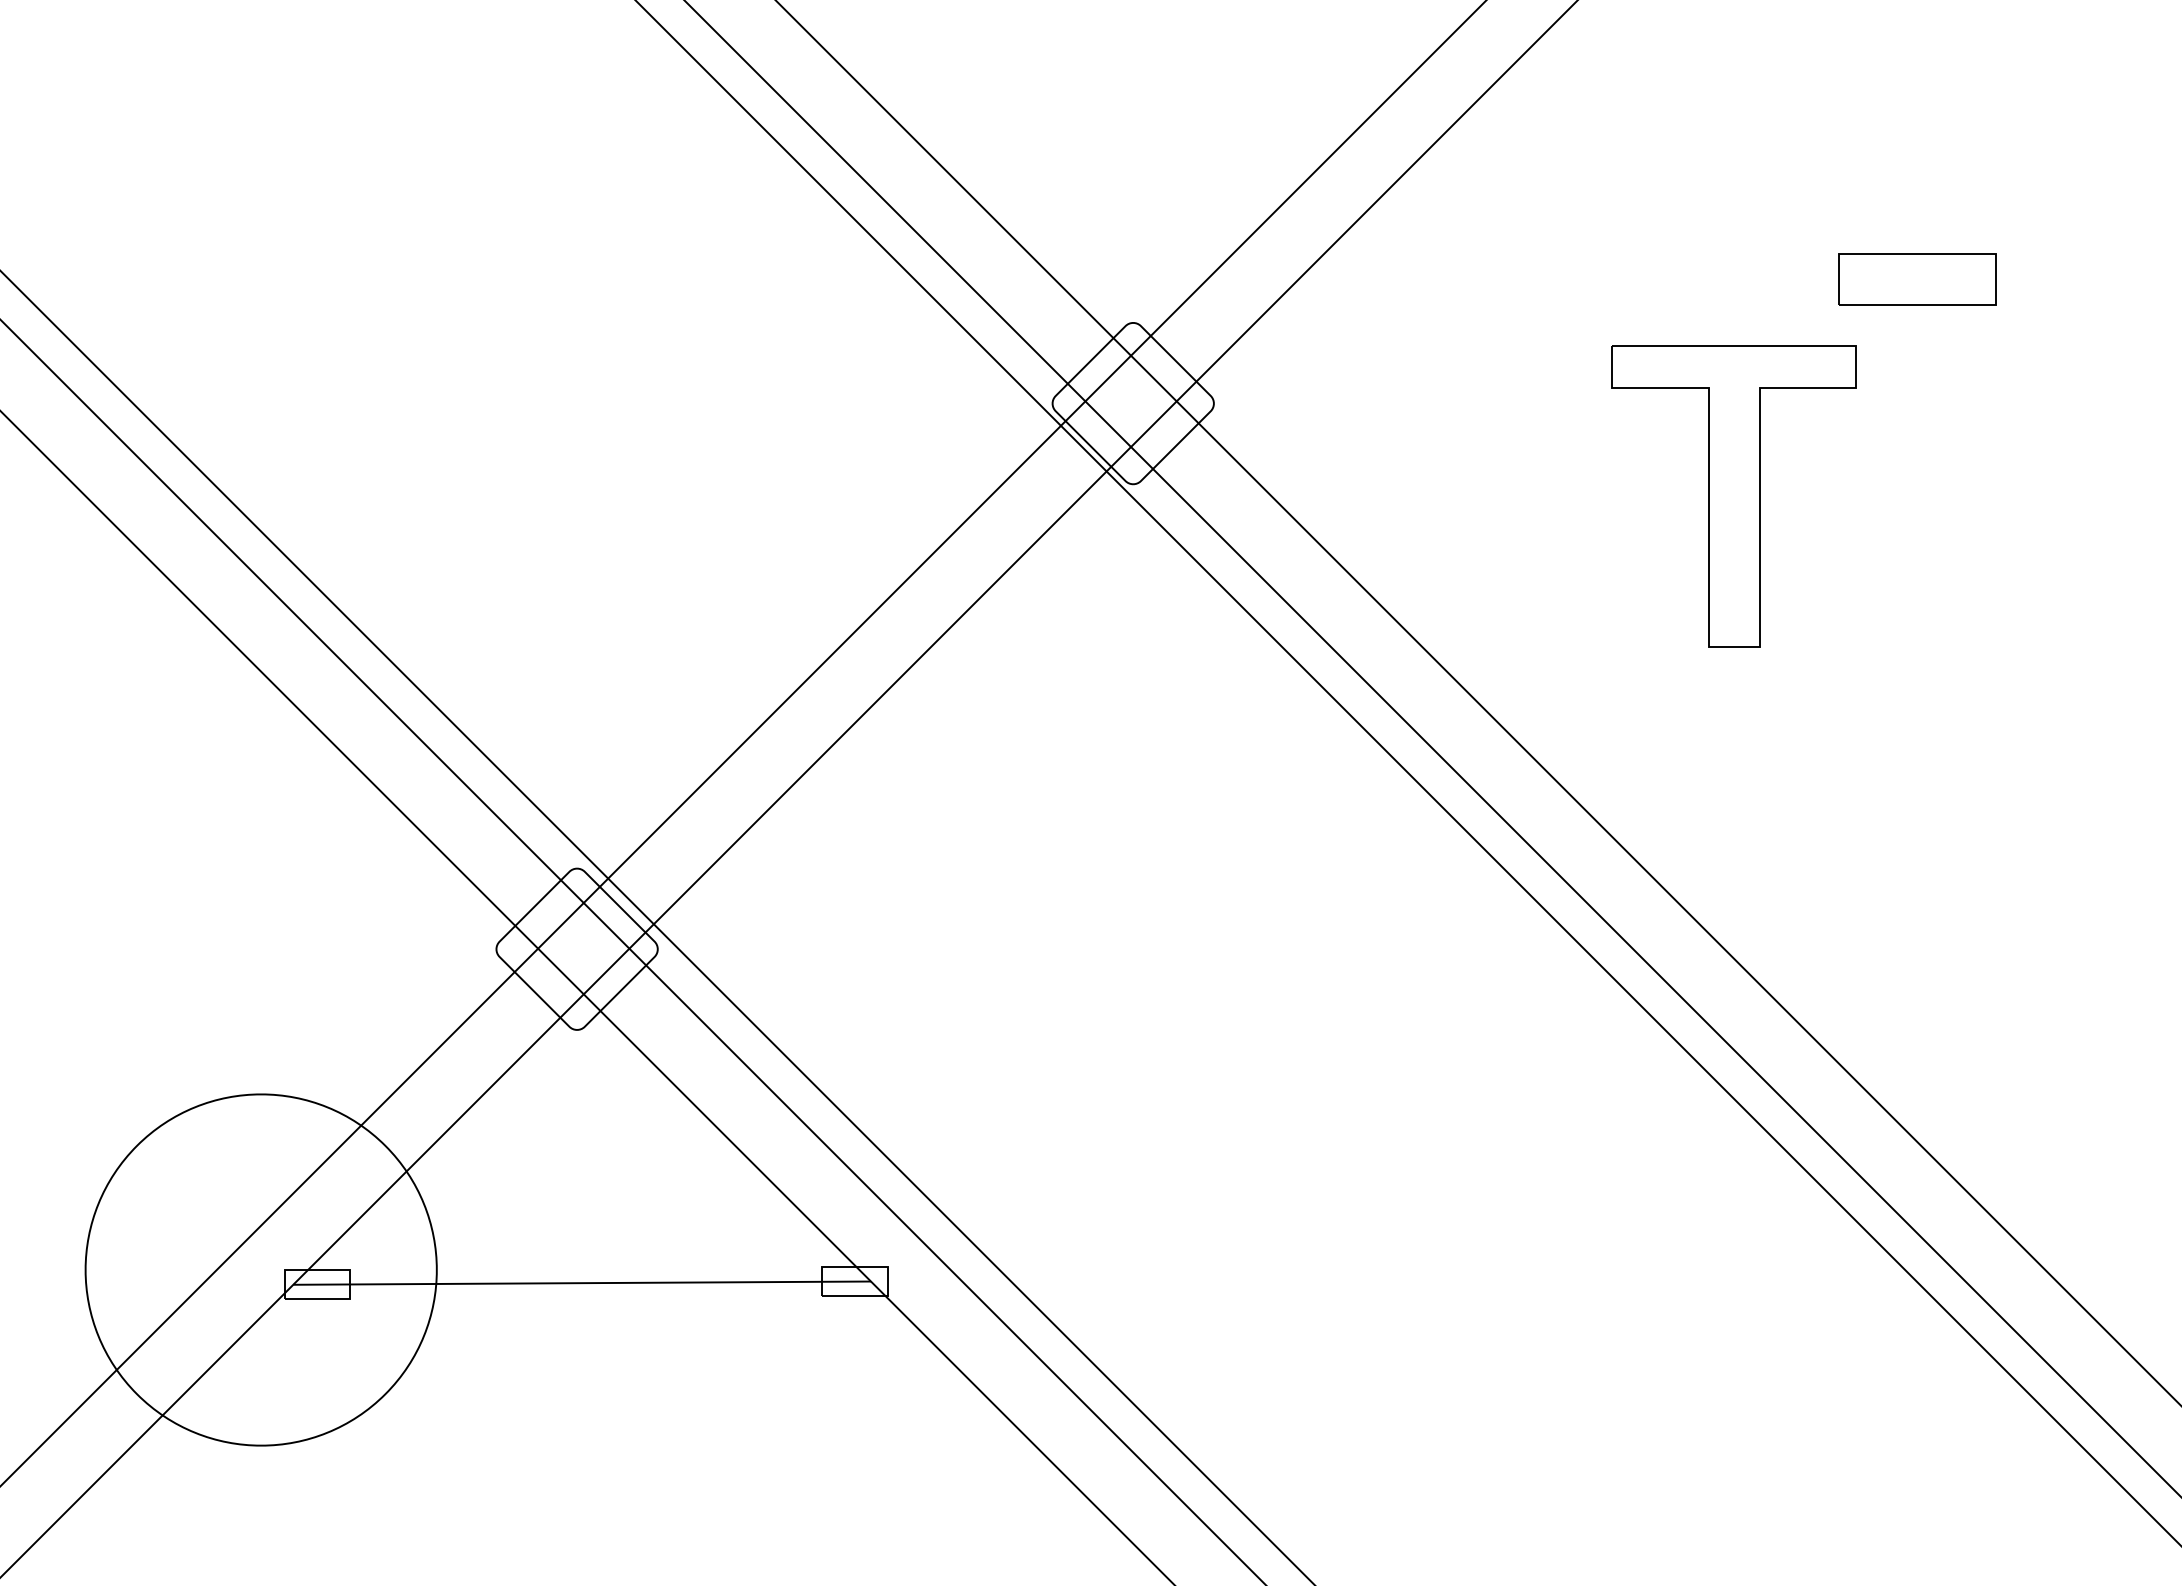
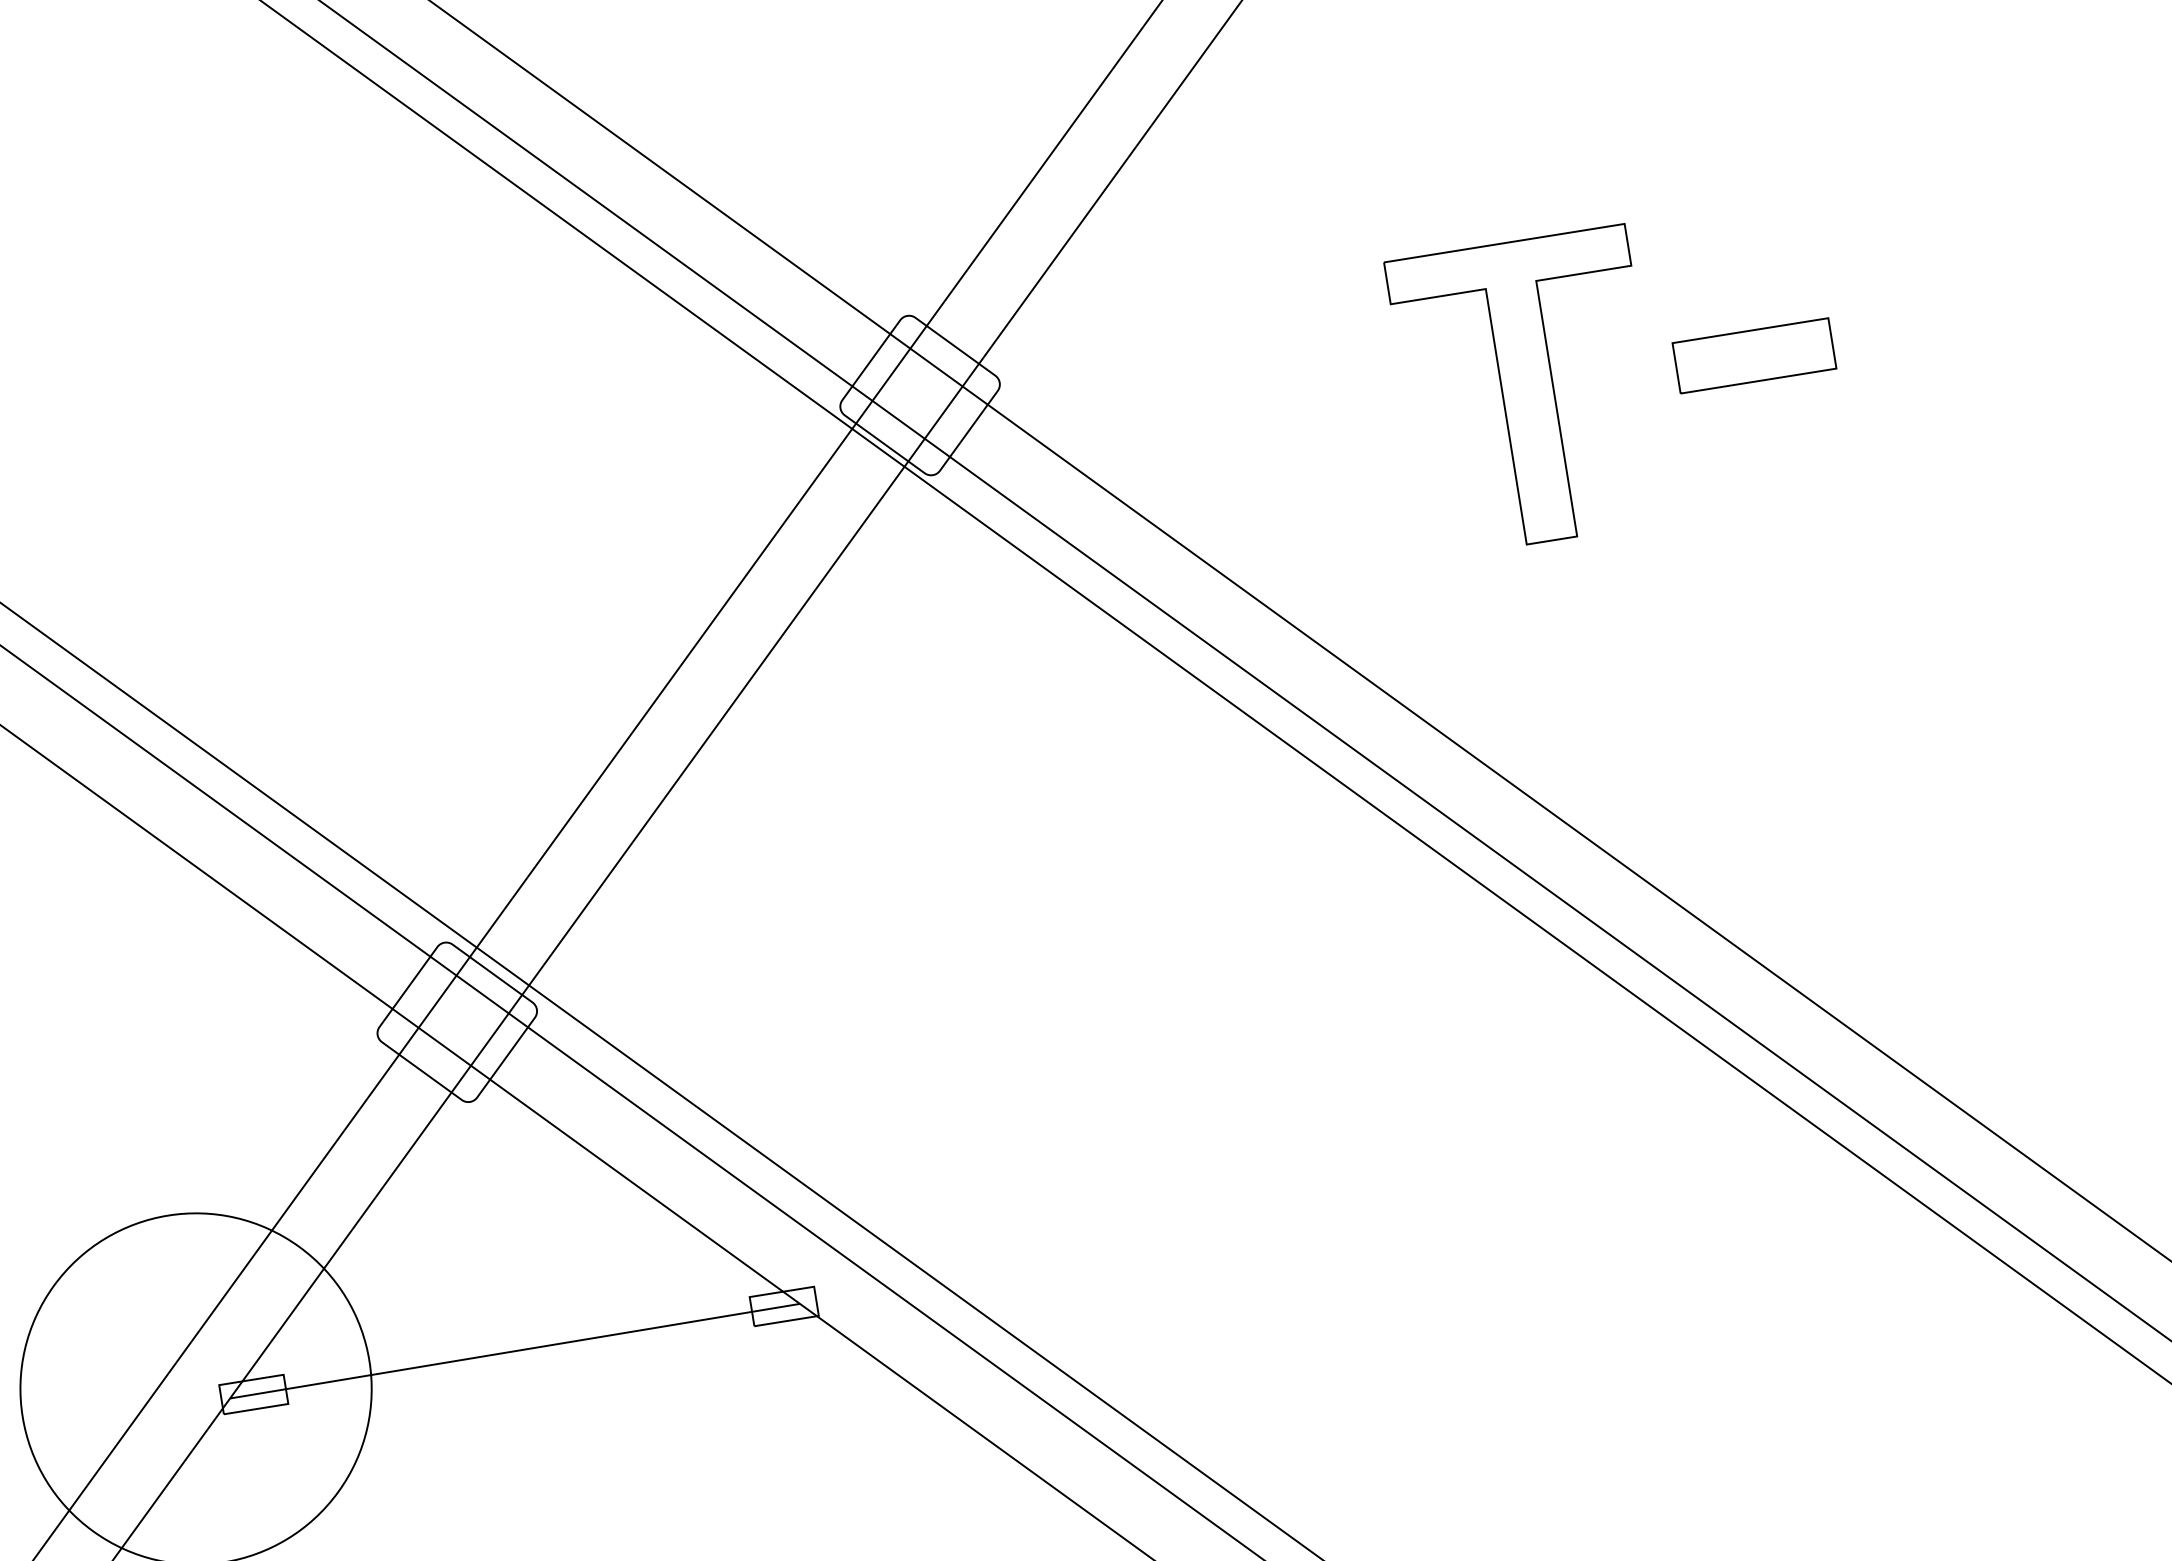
part: (1917, 279) -> (1754, 355), moved

